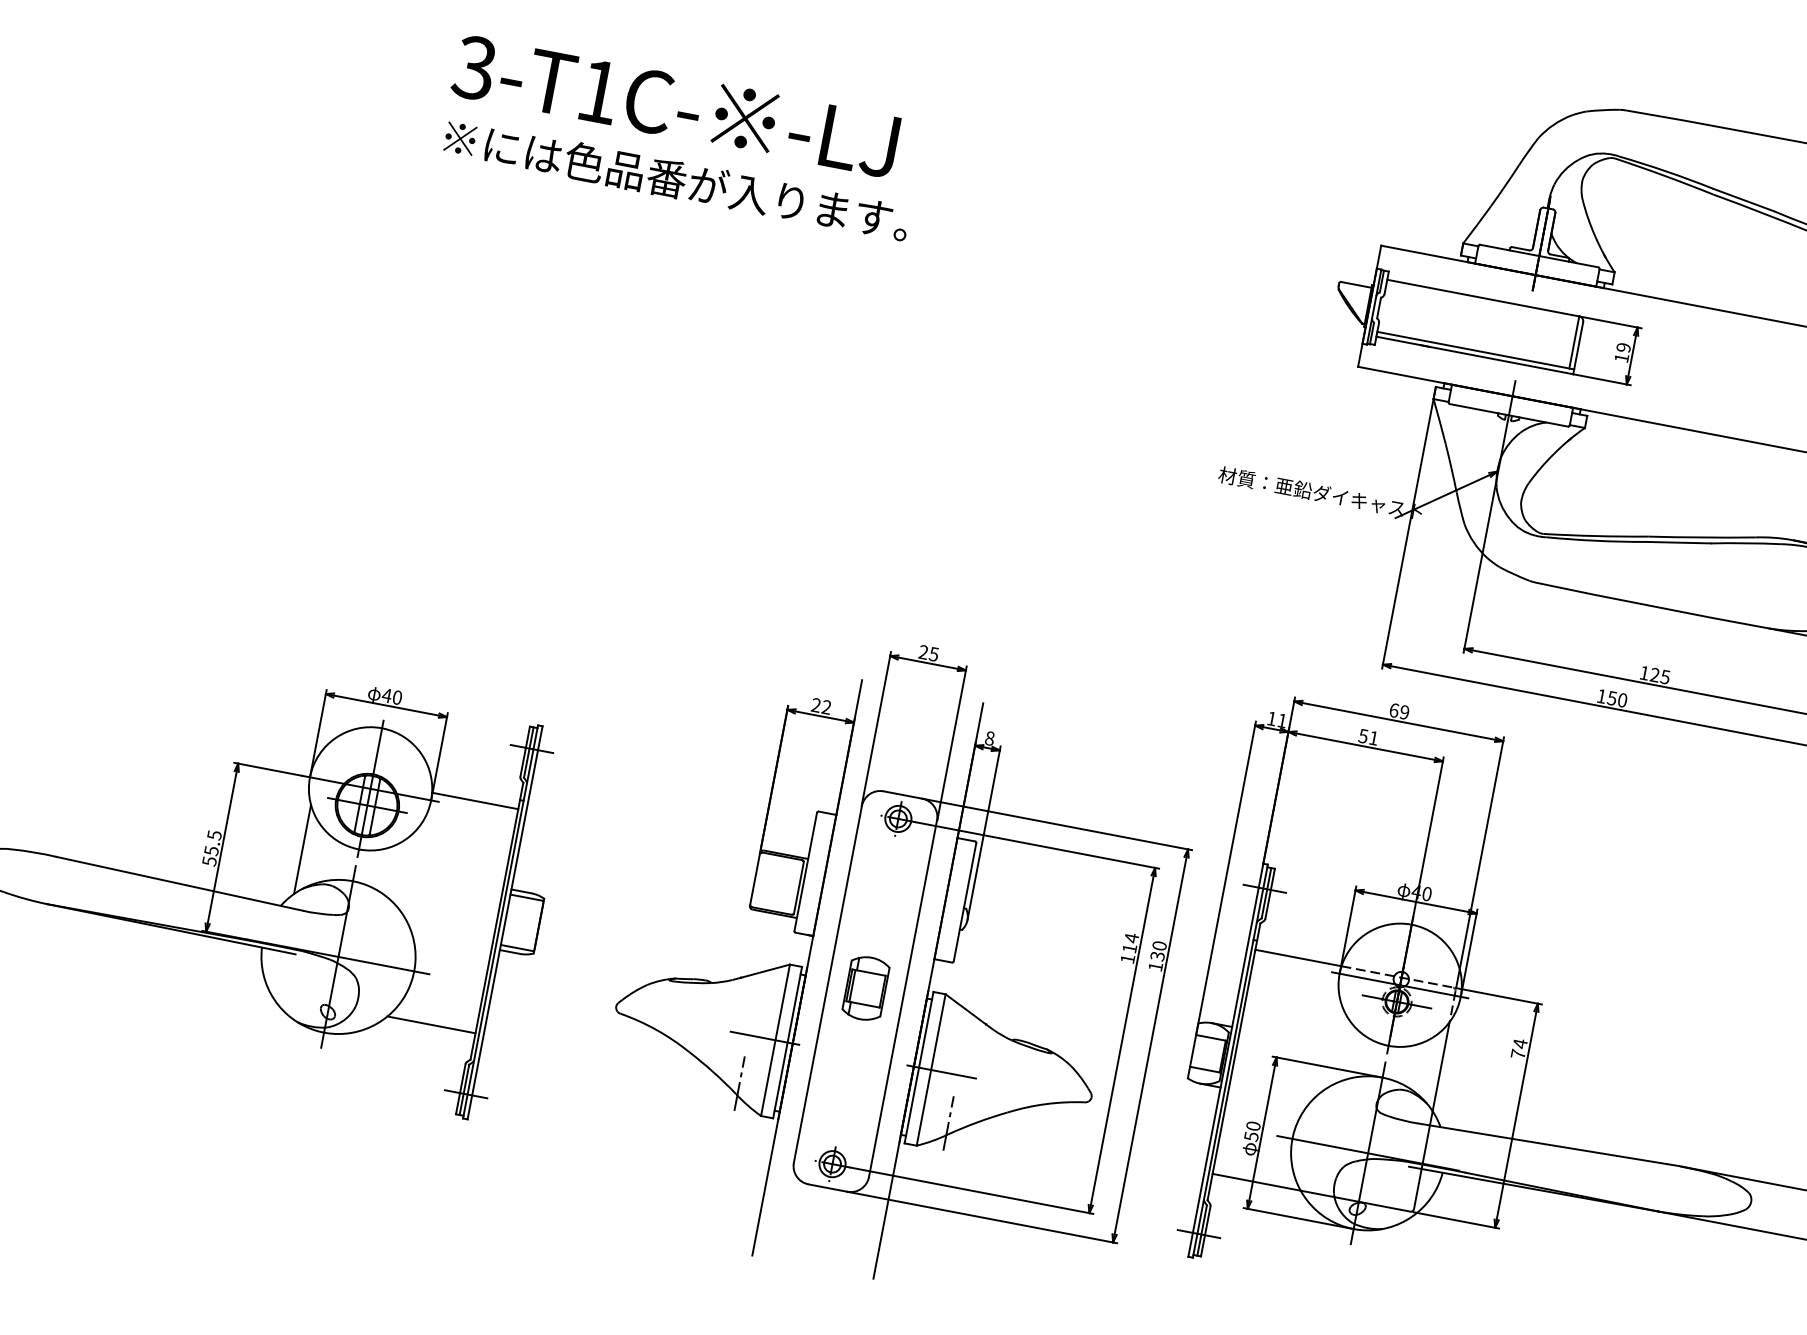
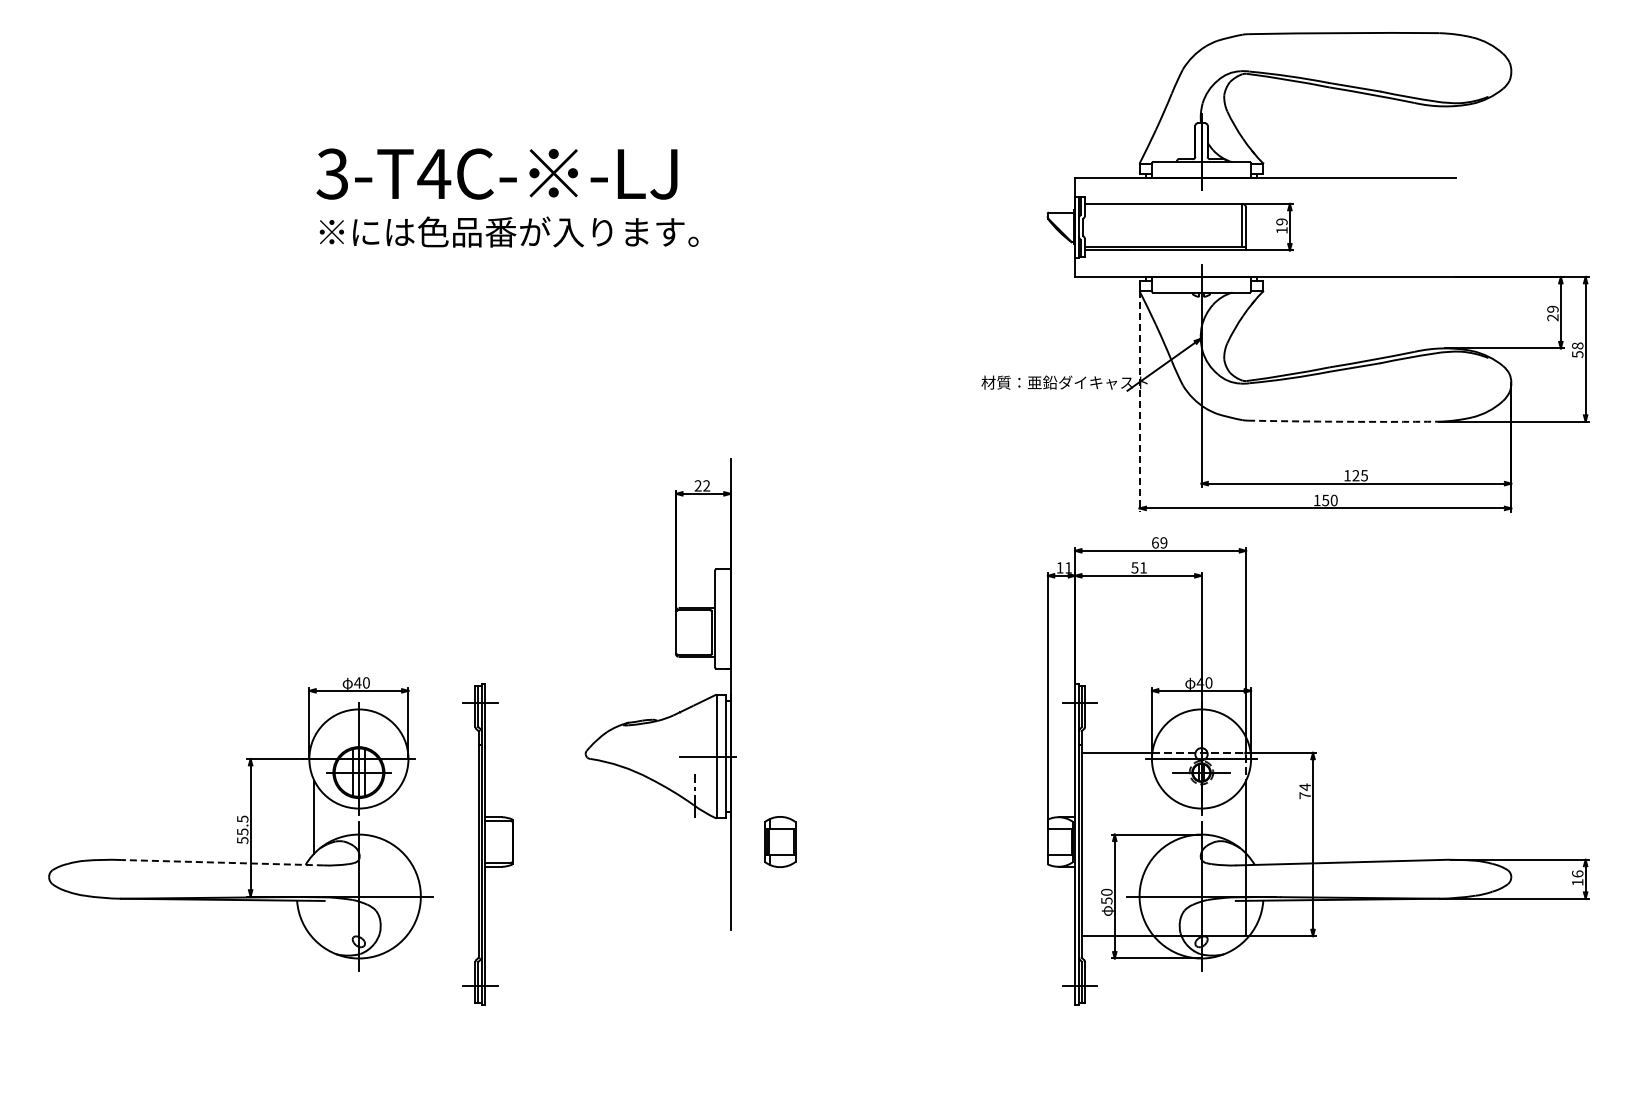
text: (599, 91) -> (434, 173), 3-T1C- -> 3-T4C-
line: (1407, 533) -> (1139, 401), solid -> dashed
arc: (1652, 605) -> (1343, 421), solid -> dashed
line: (475, 800) -> (443, 752), removed
line: (179, 883) -> (222, 862), solid -> dashed
part: (724, 979) -> (667, 716), moved
part: (996, 981) -> (882, 816), removed
line: (431, 1025) -> (442, 936), removed

